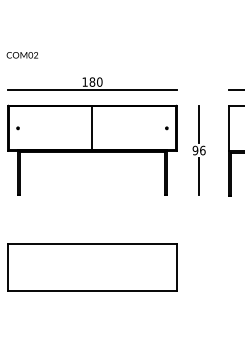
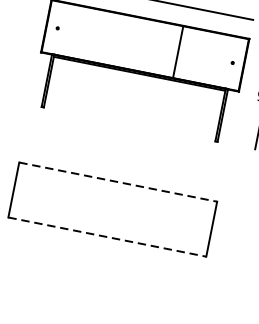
line: (92, 128) -> (178, 52), moved
line: (92, 244) -> (118, 182), solid -> dashed
line: (92, 291) -> (107, 237), solid -> dashed

